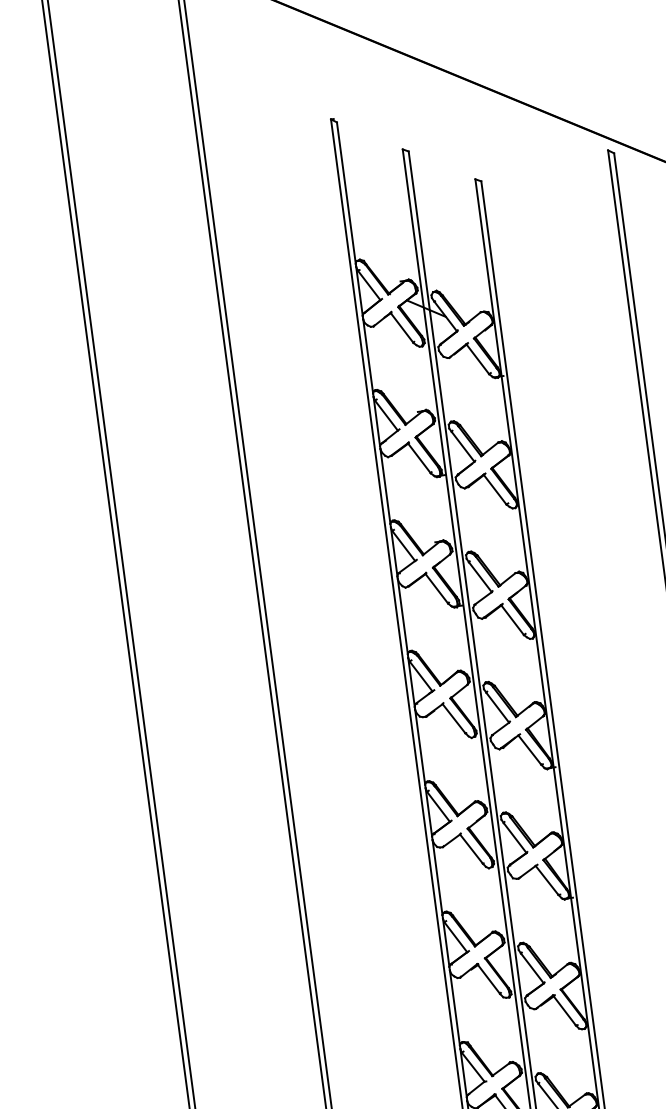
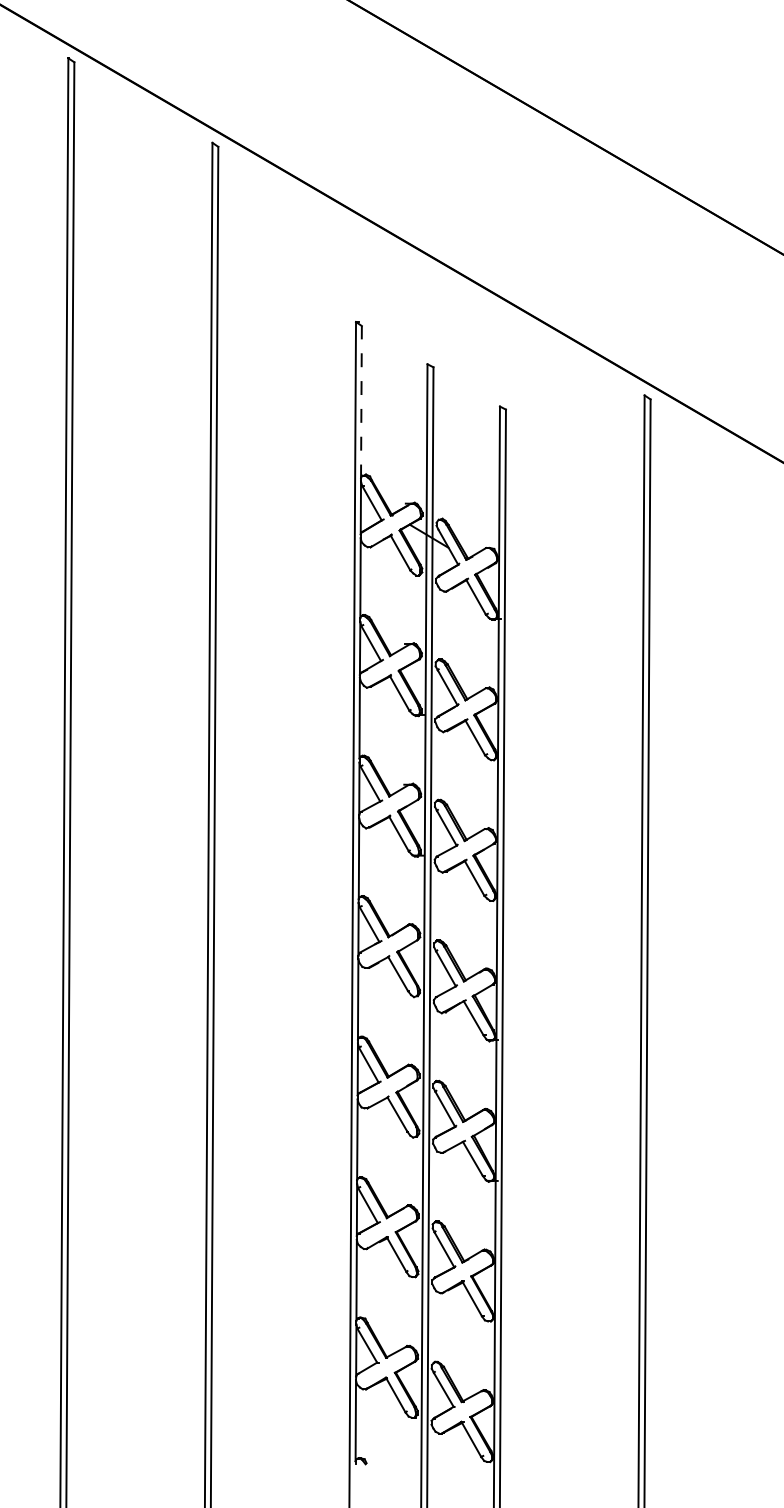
line: (346, 192) -> (361, 401), solid -> dashed

